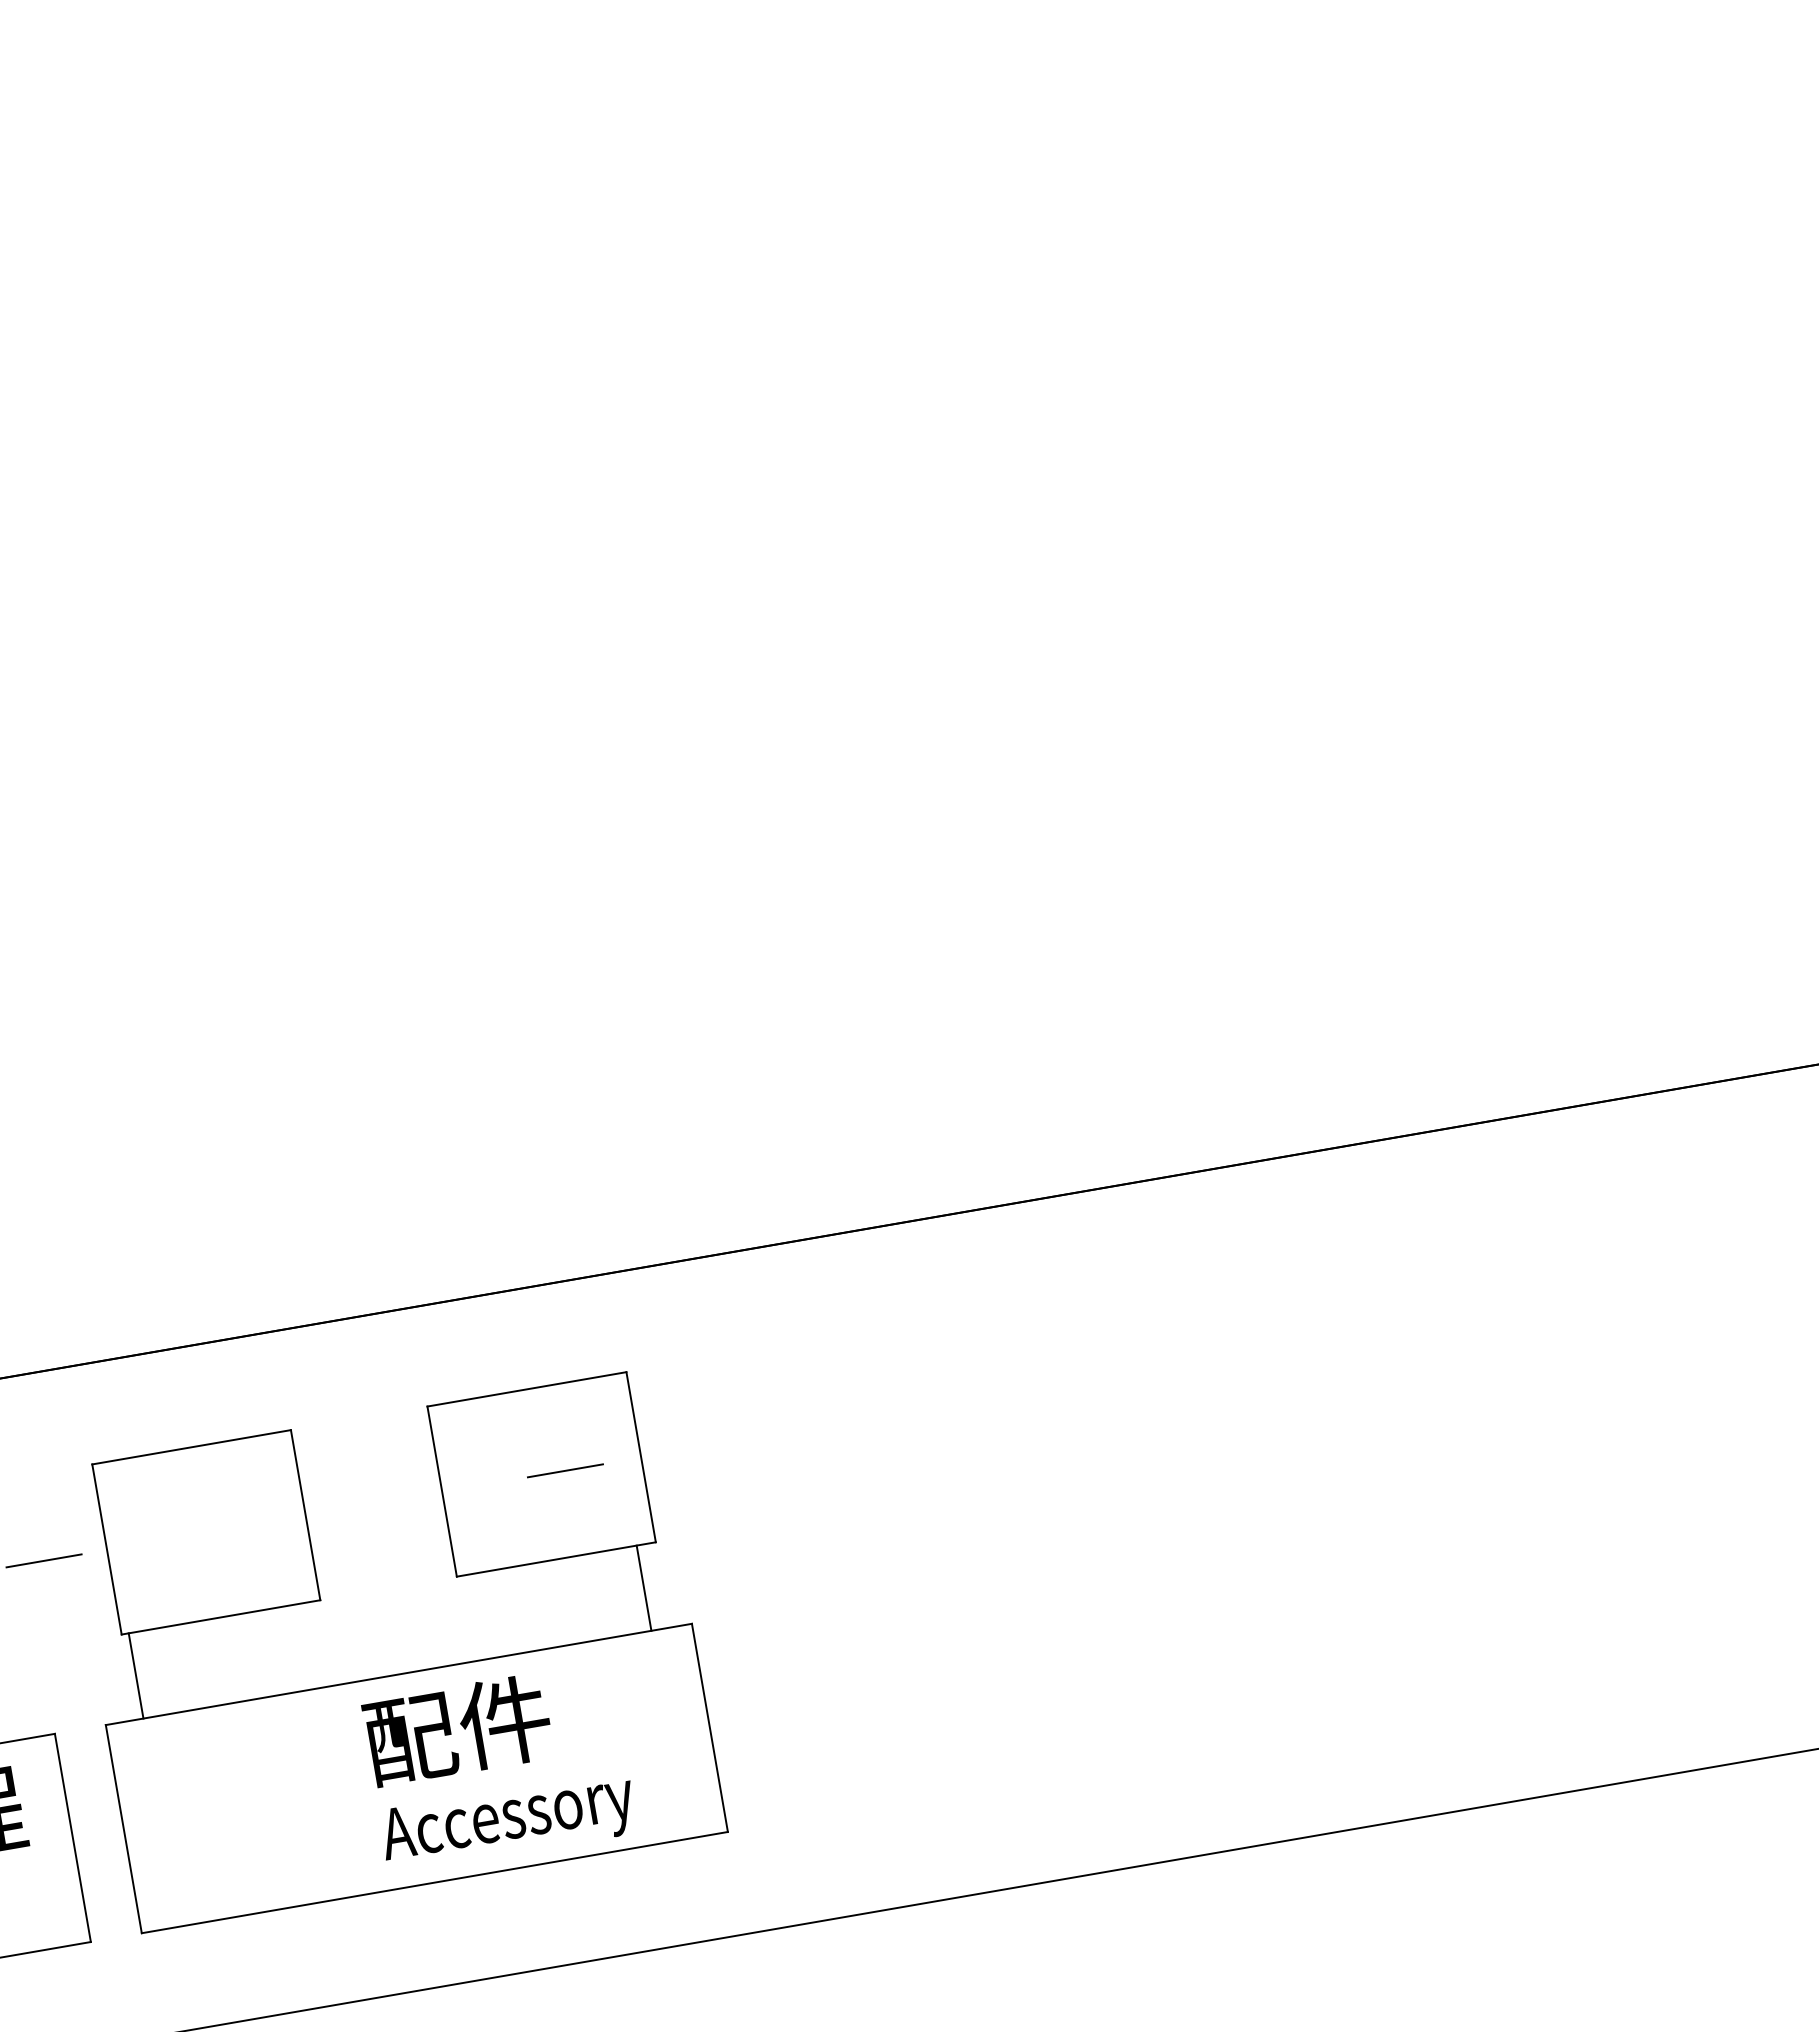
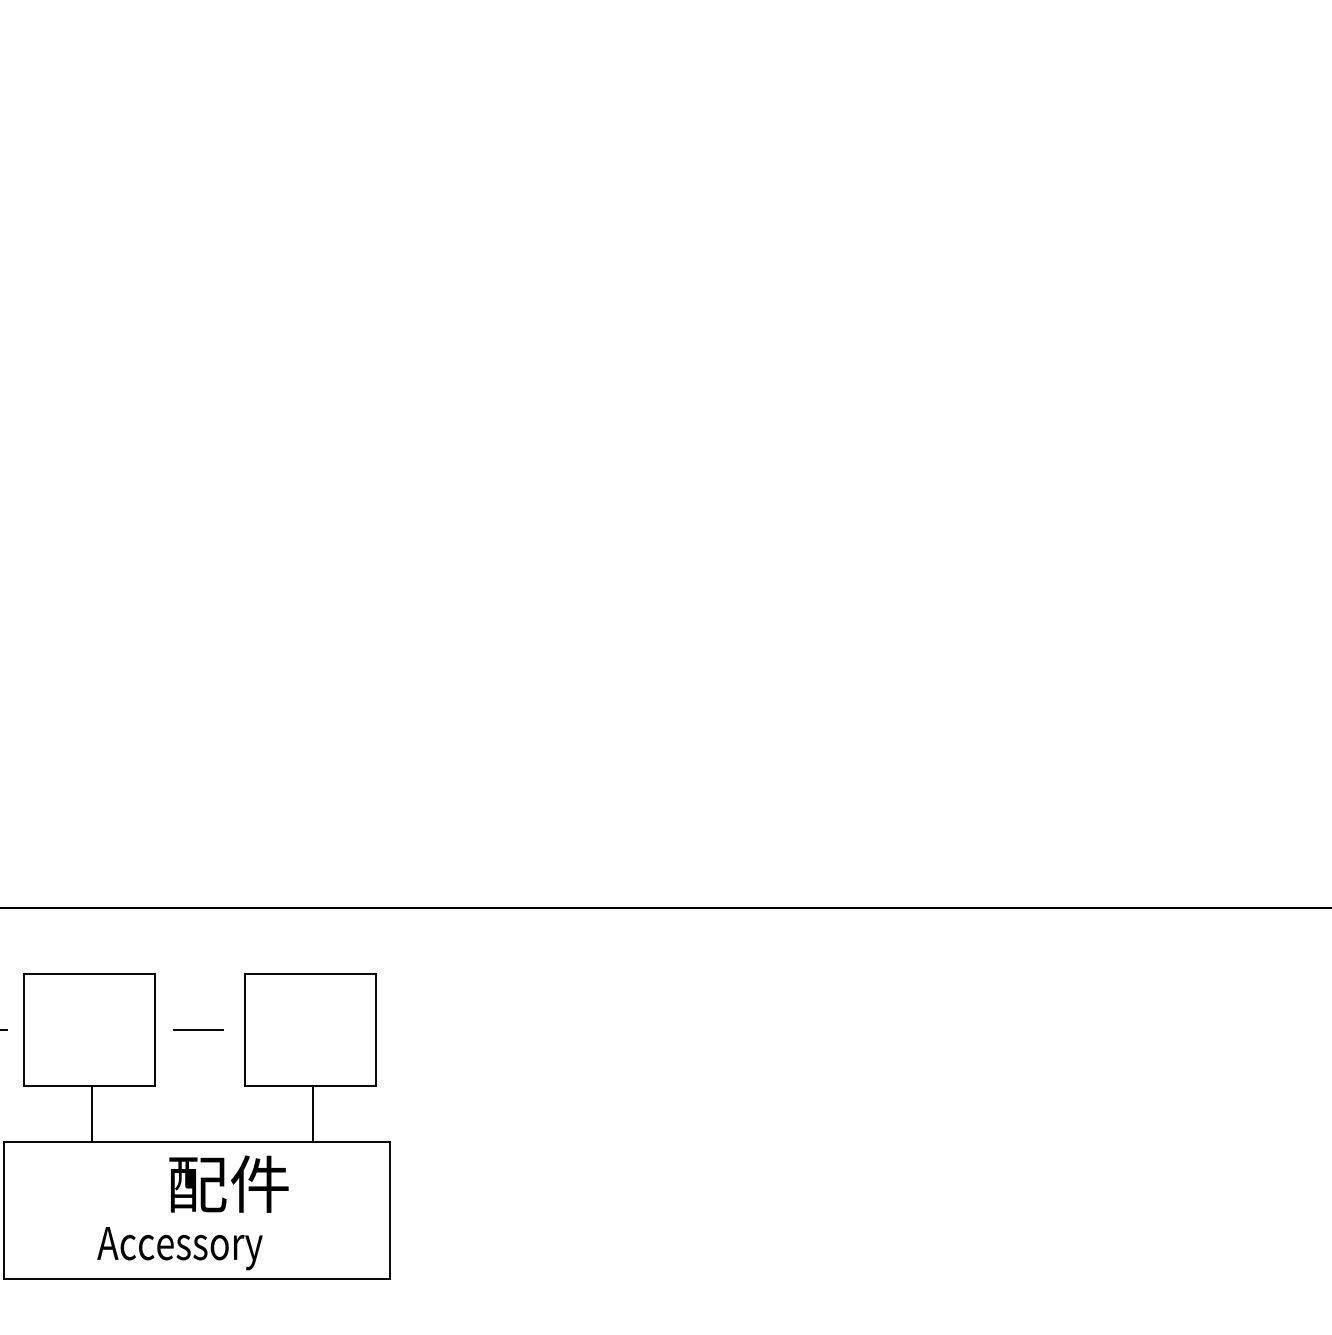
line: (565, 1470) -> (198, 1029), moved
line: (643, 1587) -> (312, 1113), moved
line: (135, 1675) -> (91, 1113), moved
text: (507, 1821) -> (179, 1248), moved

